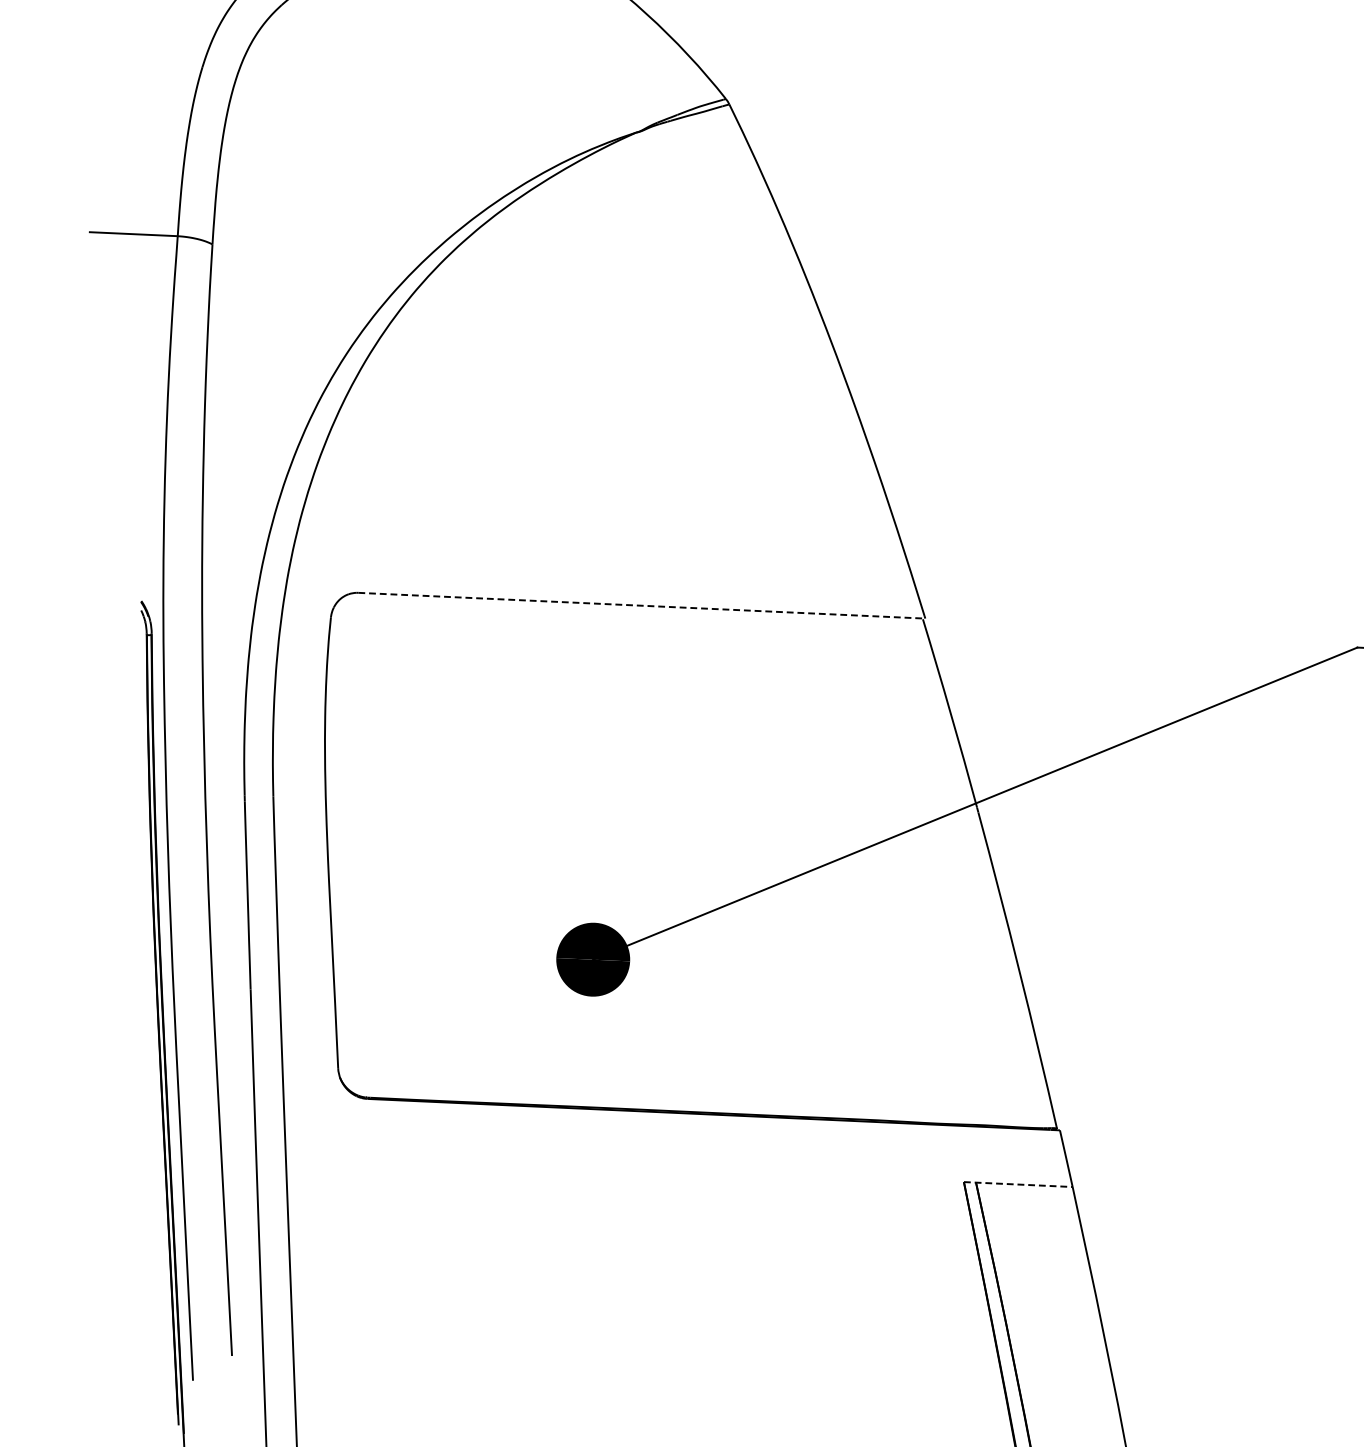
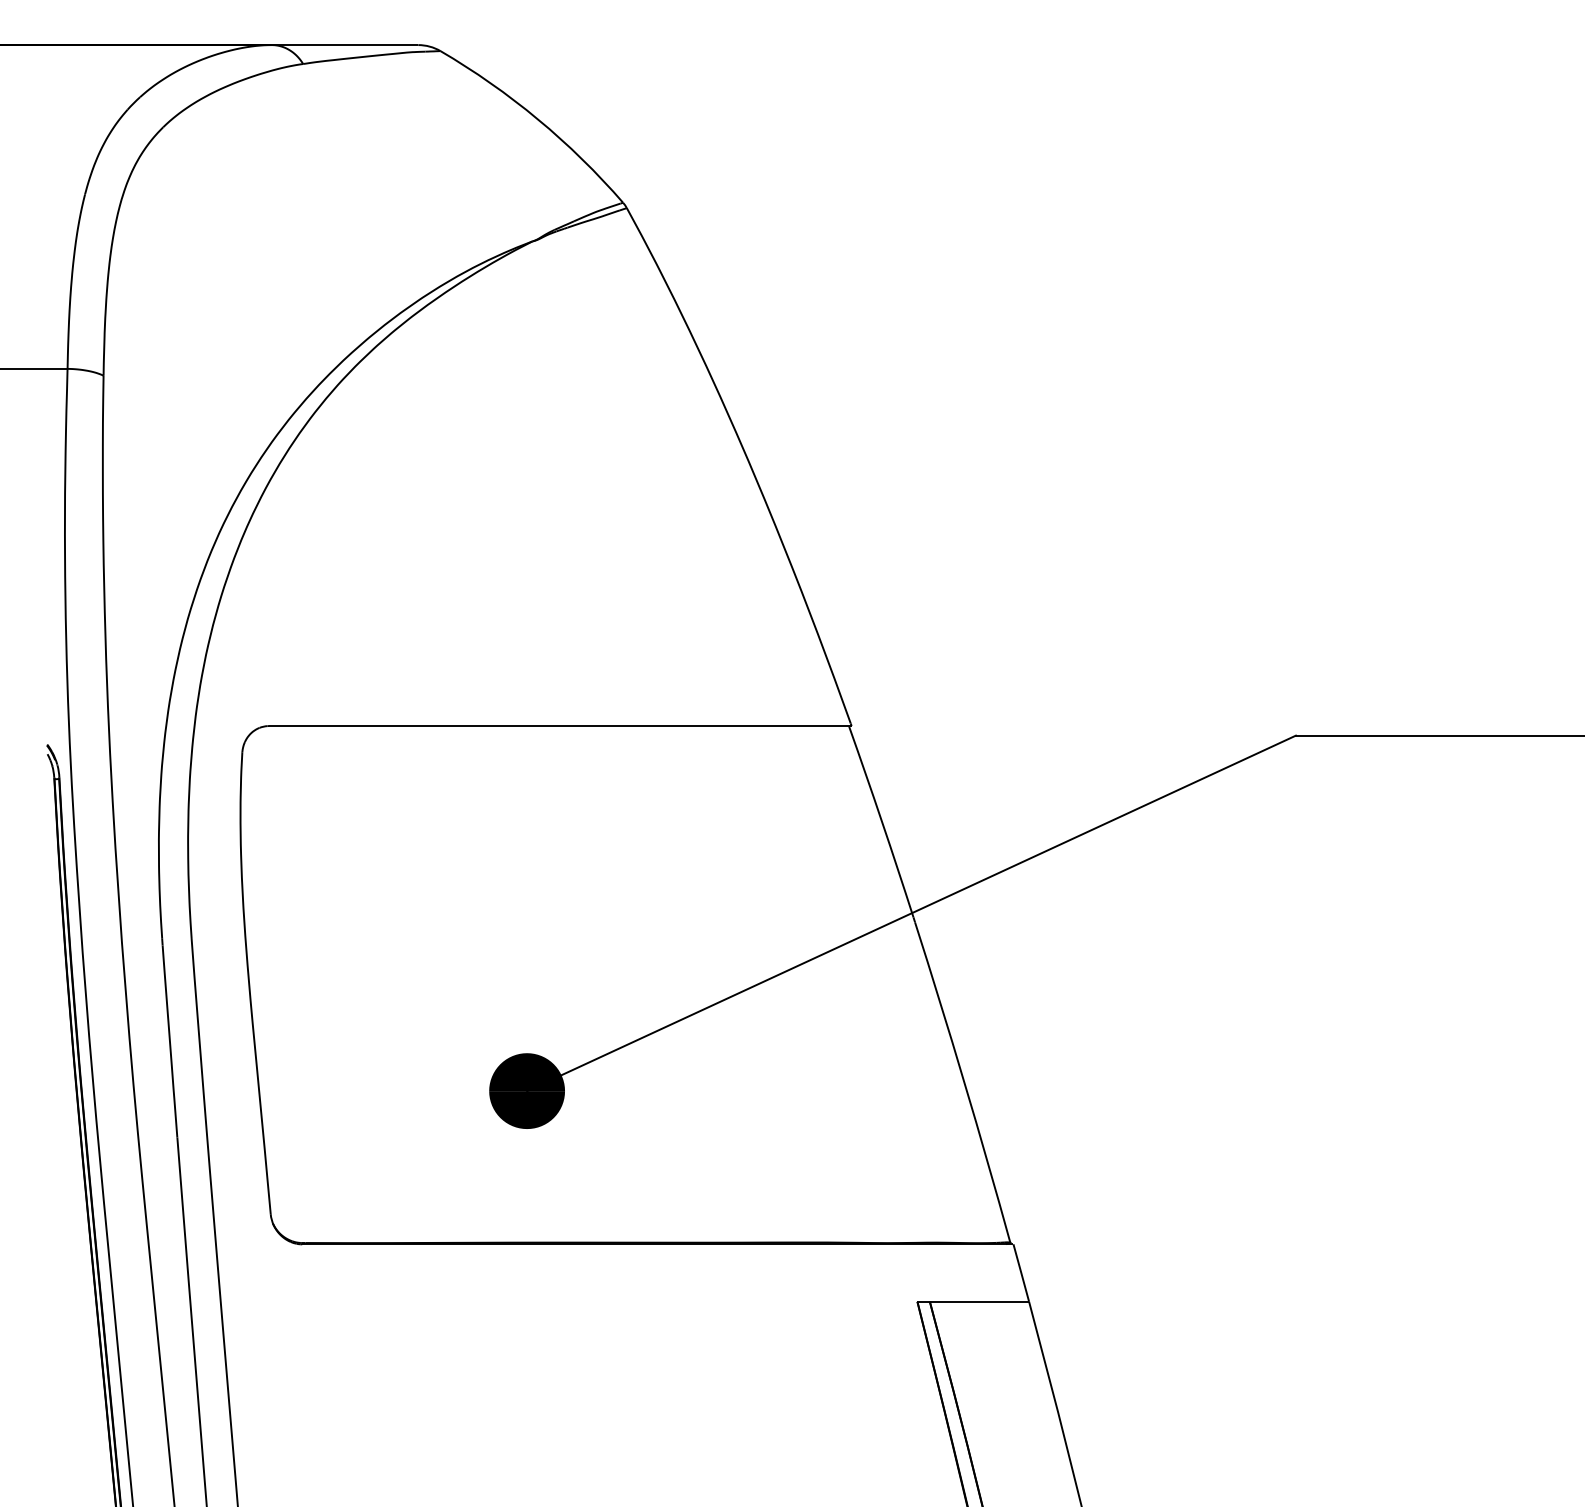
line: (641, 606) -> (560, 726), dashed -> solid
line: (1018, 1184) -> (973, 1301), dashed -> solid

